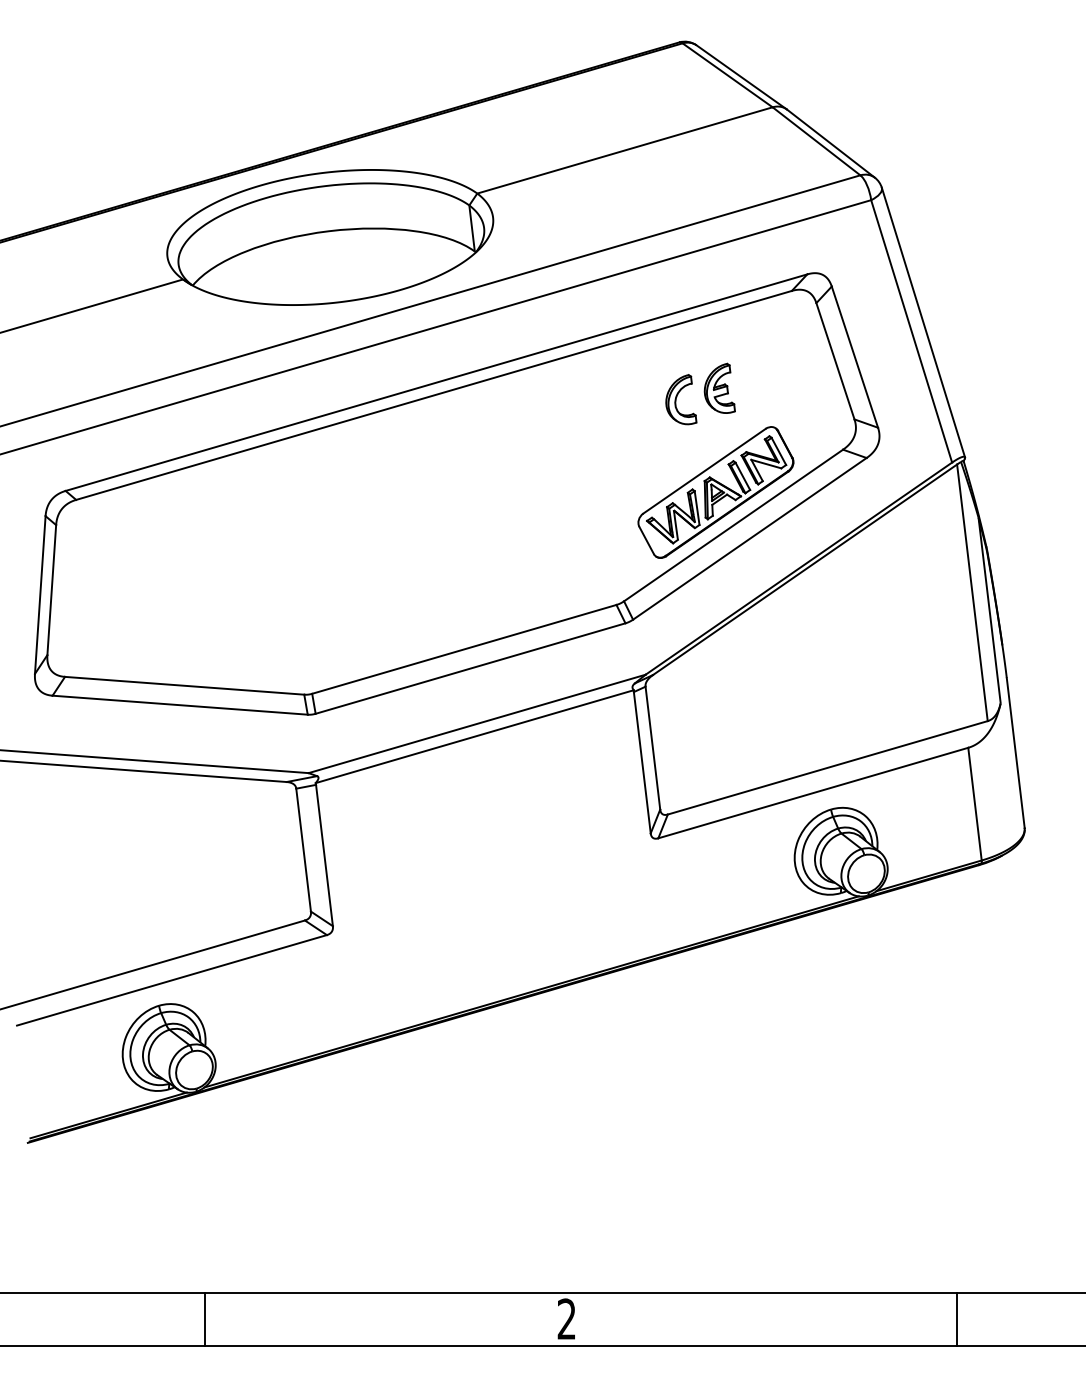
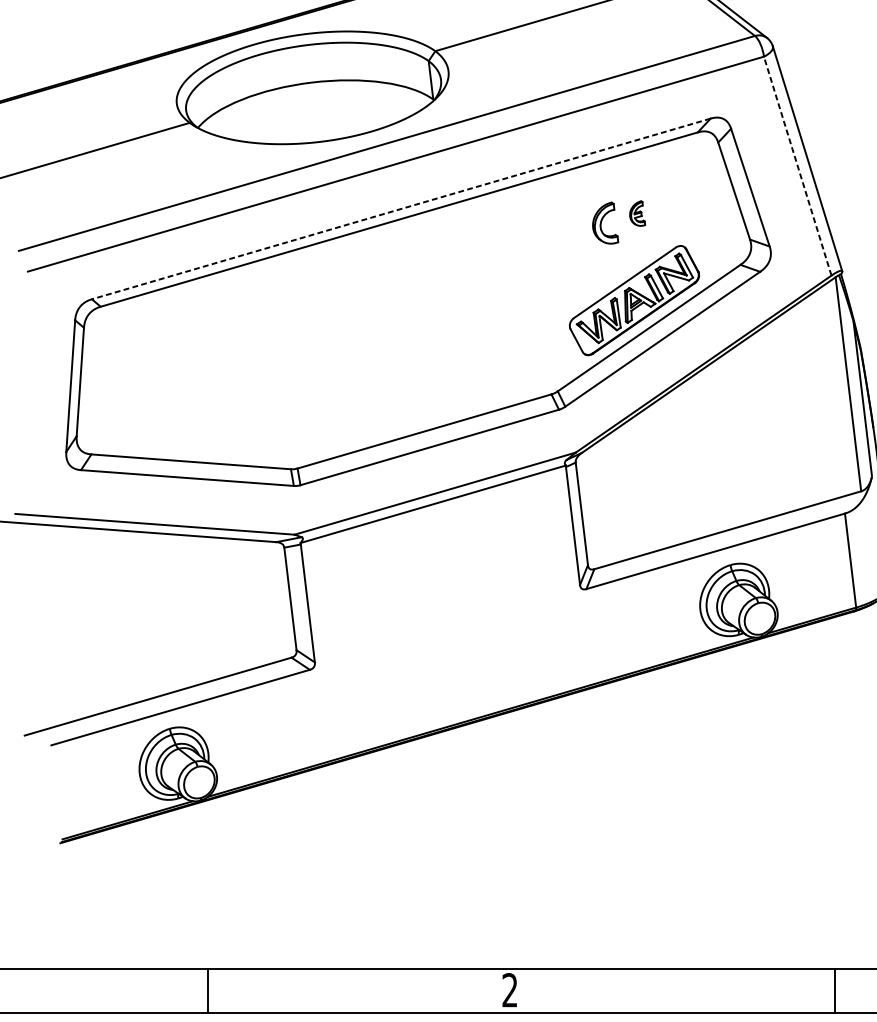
line: (911, 330) -> (797, 165), solid -> dashed
line: (435, 382) -> (400, 208), solid -> dashed
part: (719, 387) -> (637, 212), size x0.6

